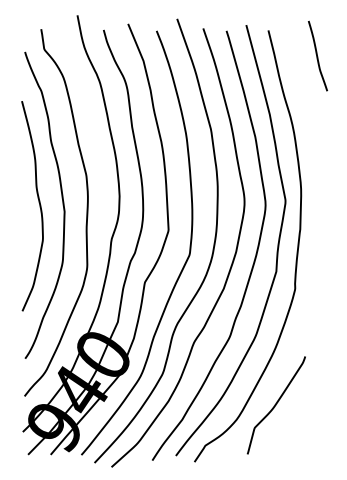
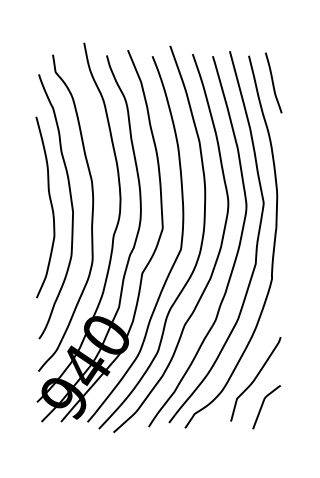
curve: (317, 55) -> (273, 82), moved
curve: (284, 438) -> (262, 407), added

